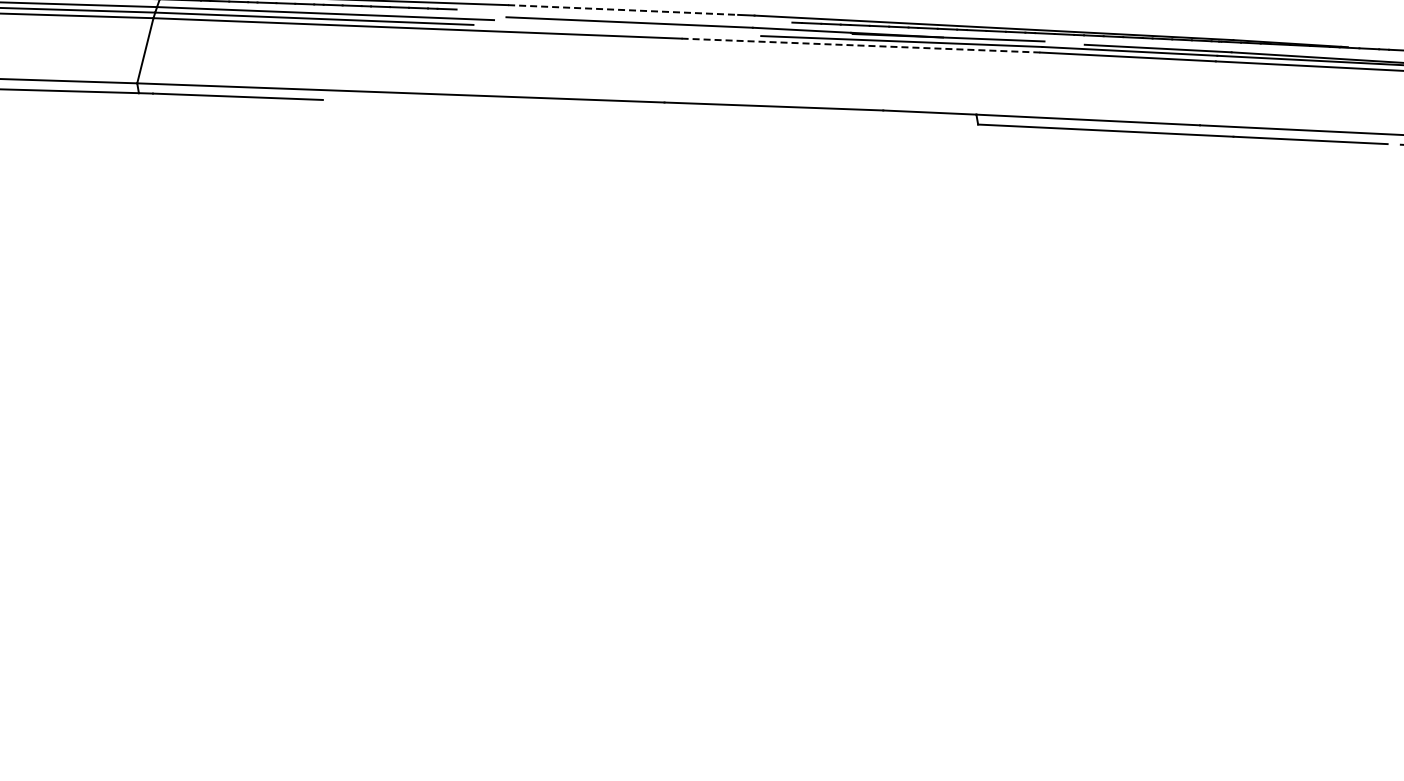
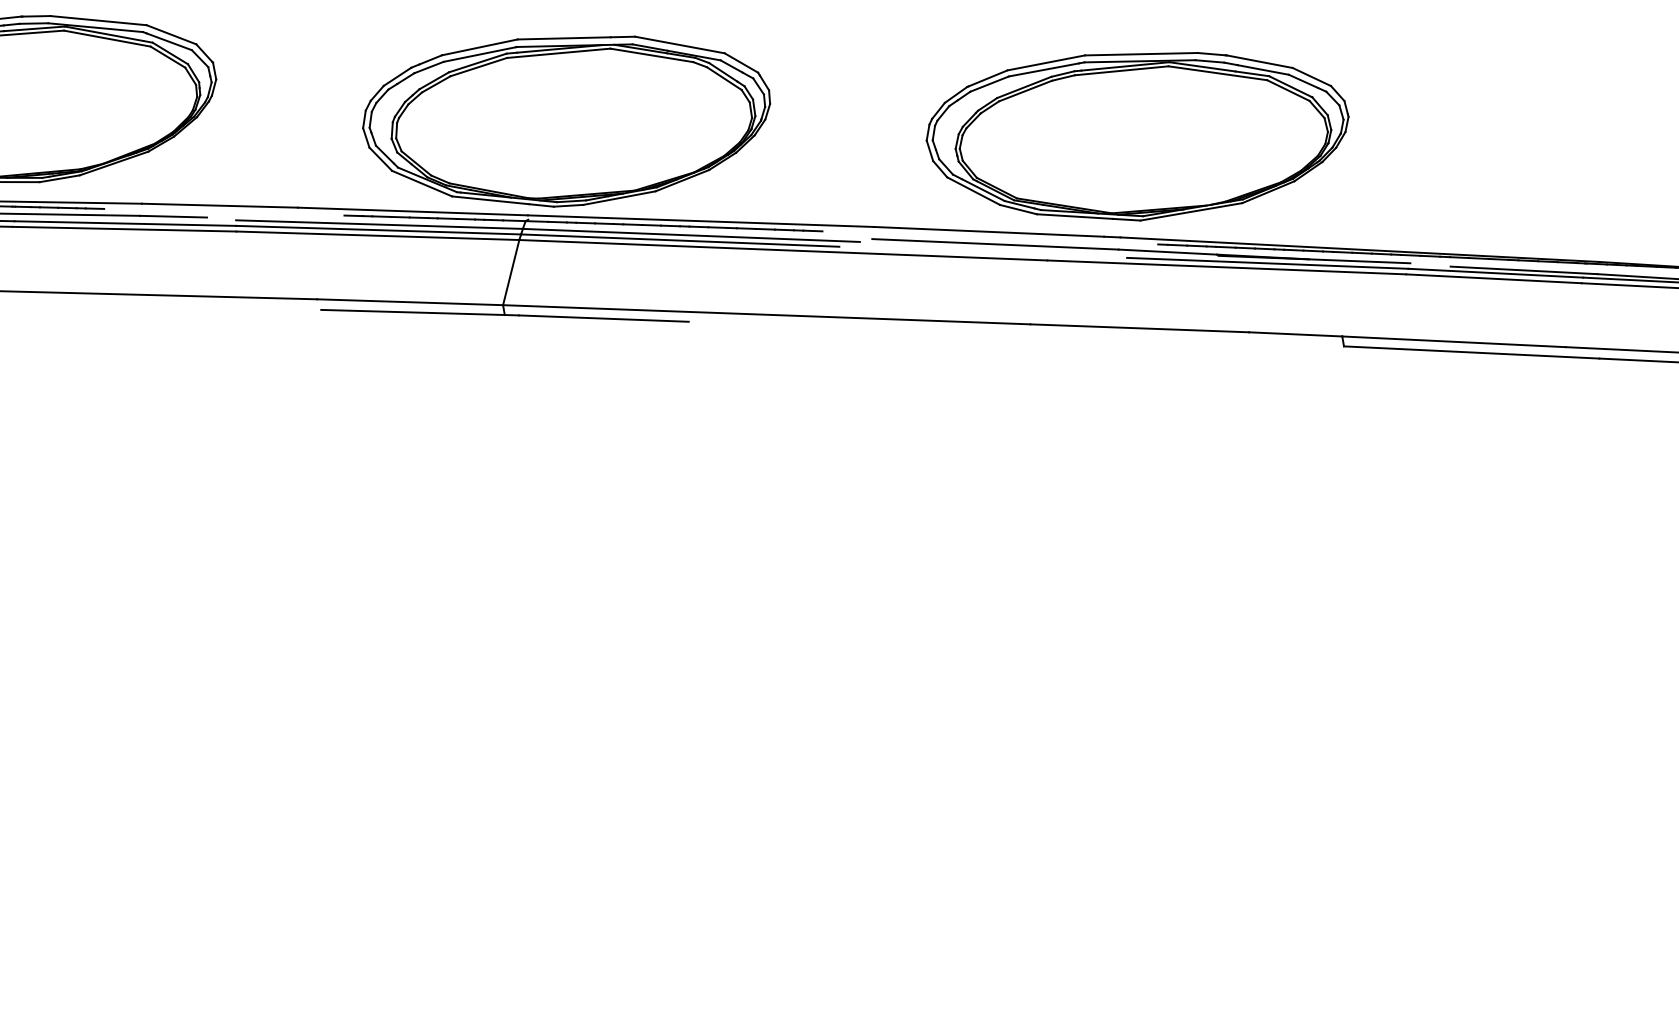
line: (623, 9) -> (989, 231), dashed -> solid
line: (860, 45) -> (1226, 267), dashed -> solid

